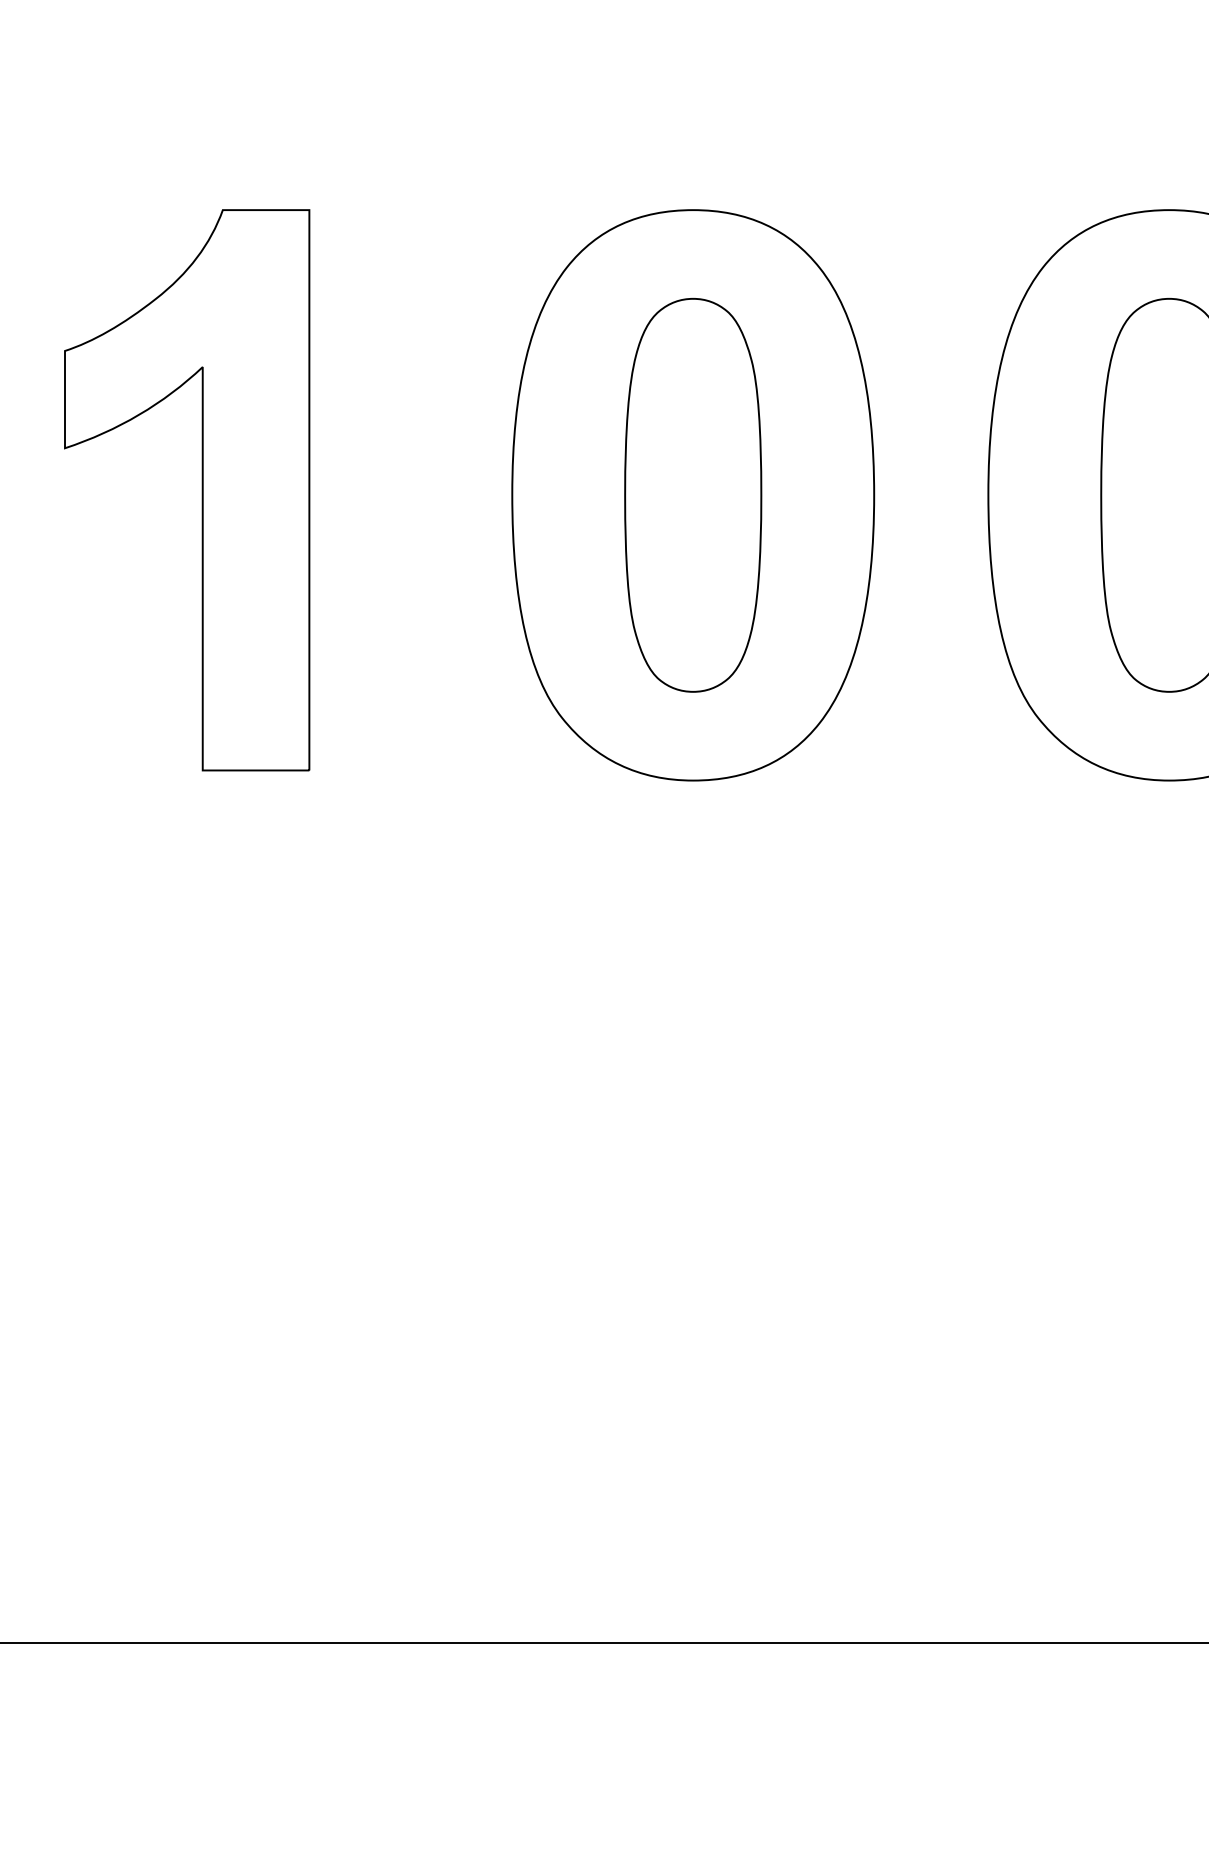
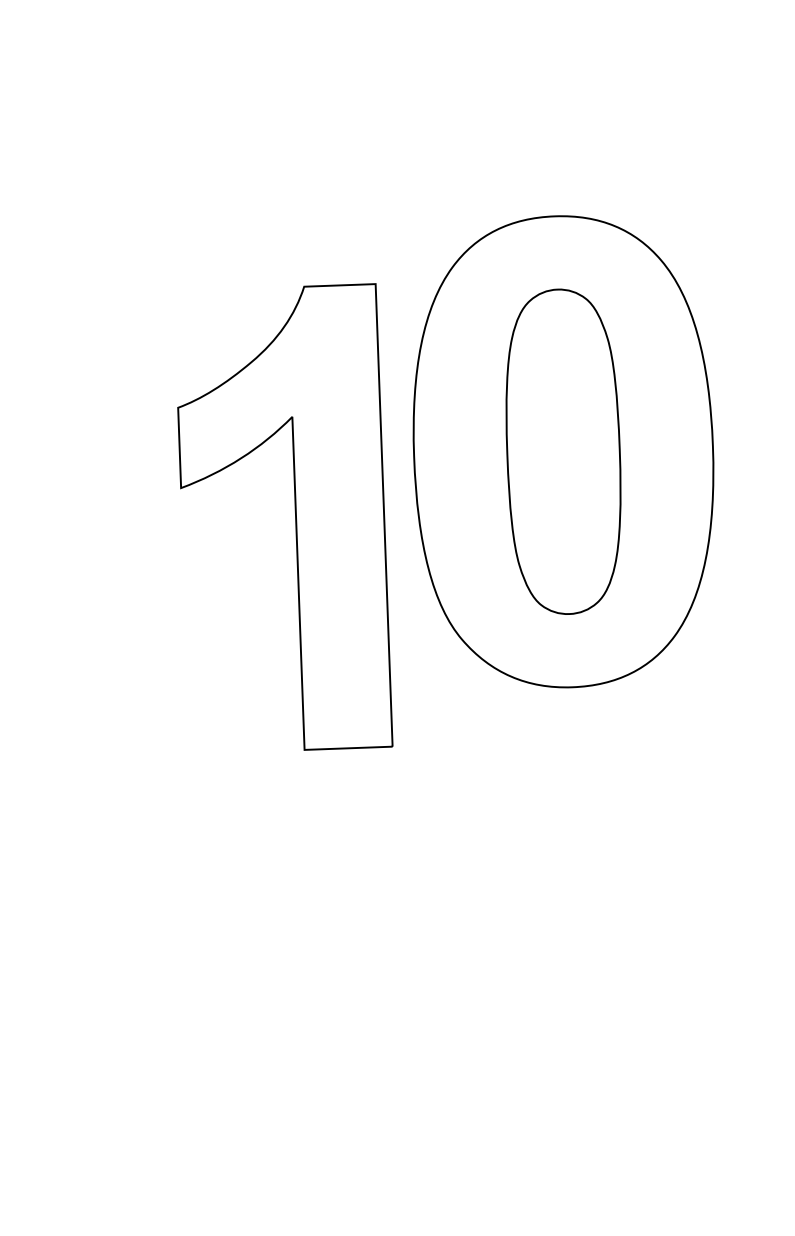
part: (201, 490) -> (295, 518), moved

